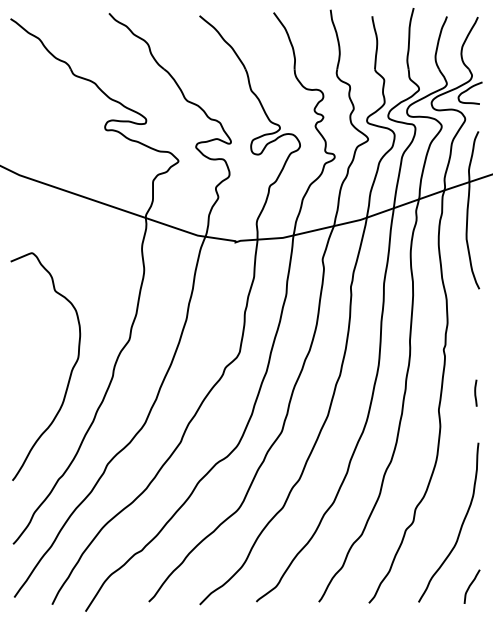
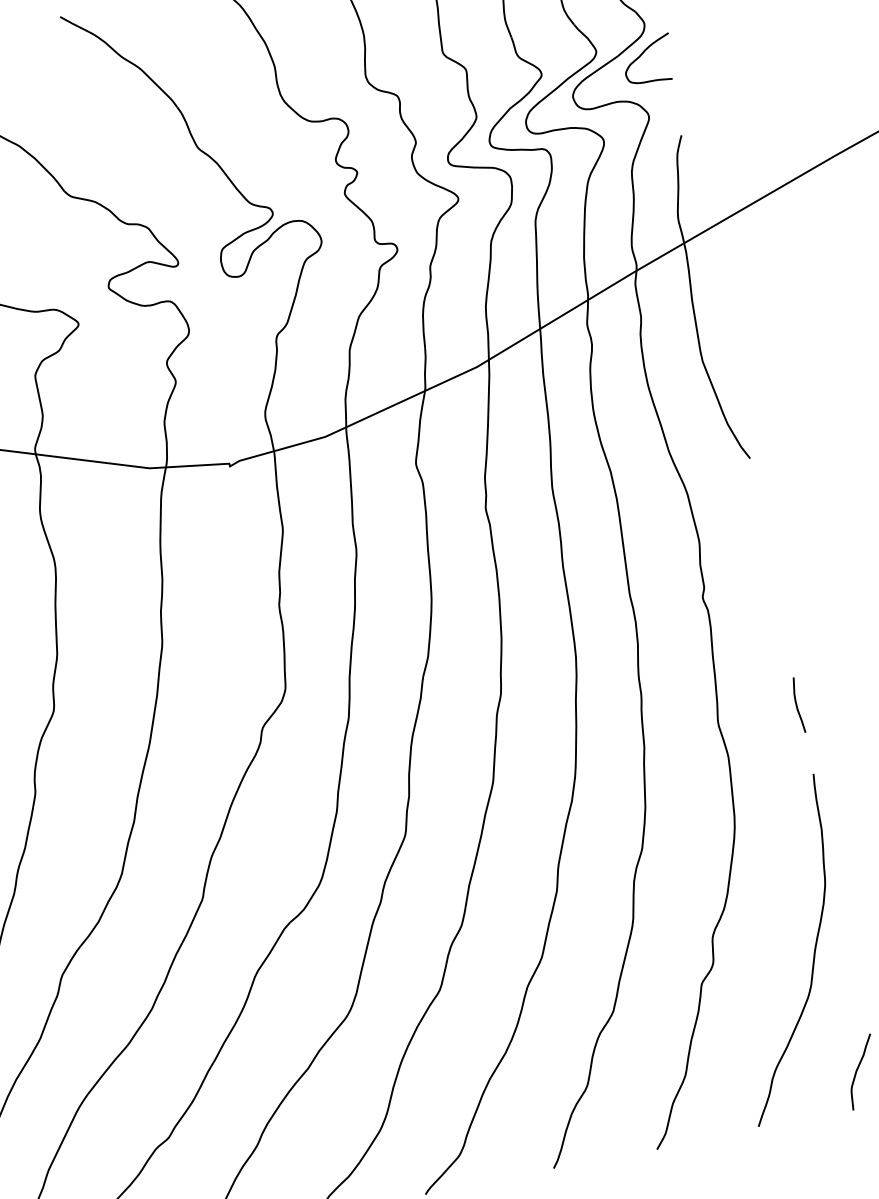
line: (475, 392) -> (796, 704), moved

